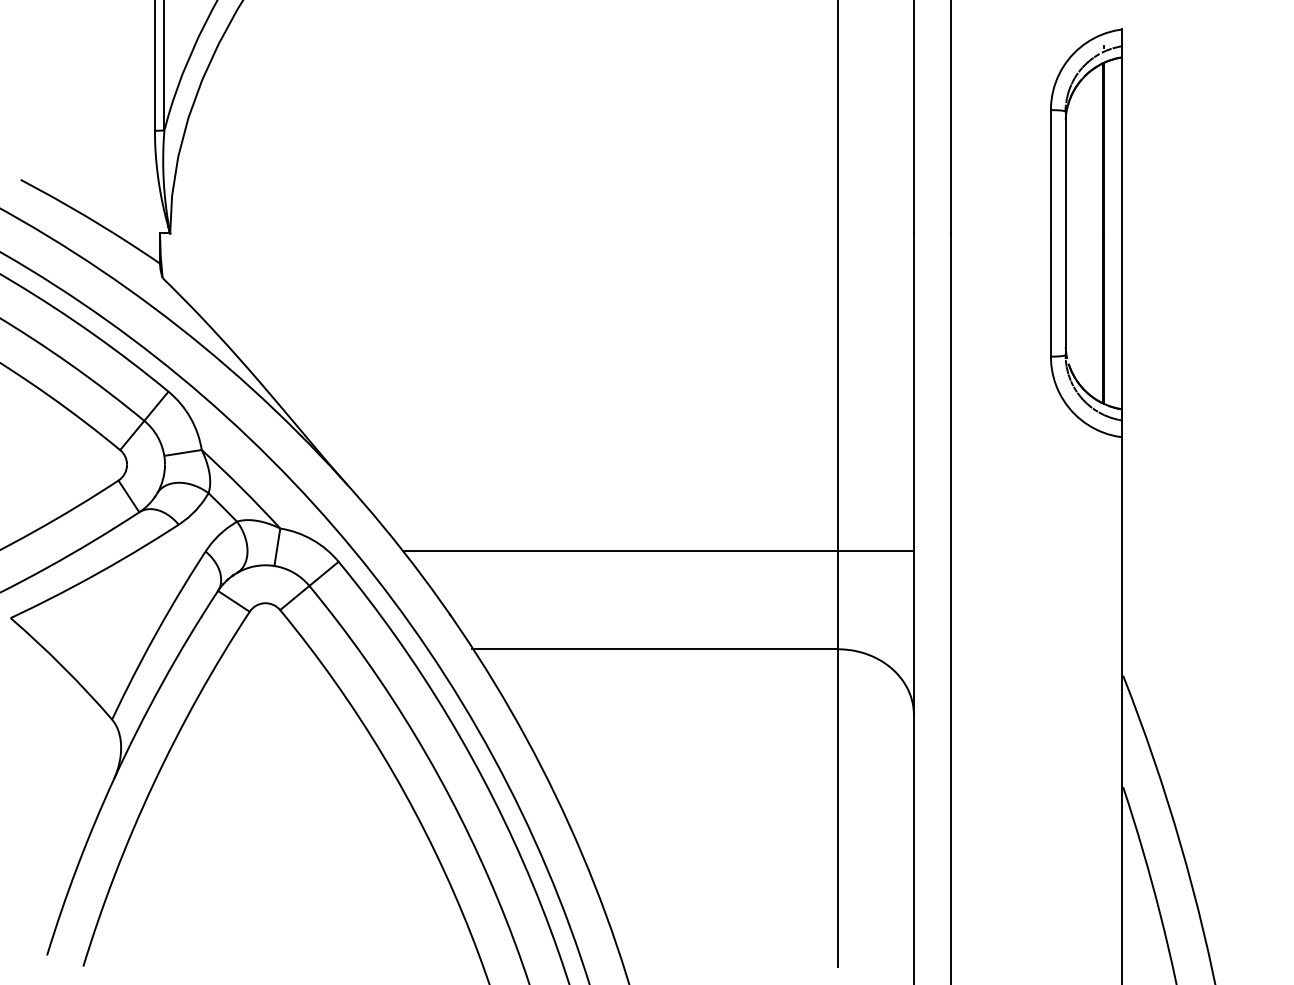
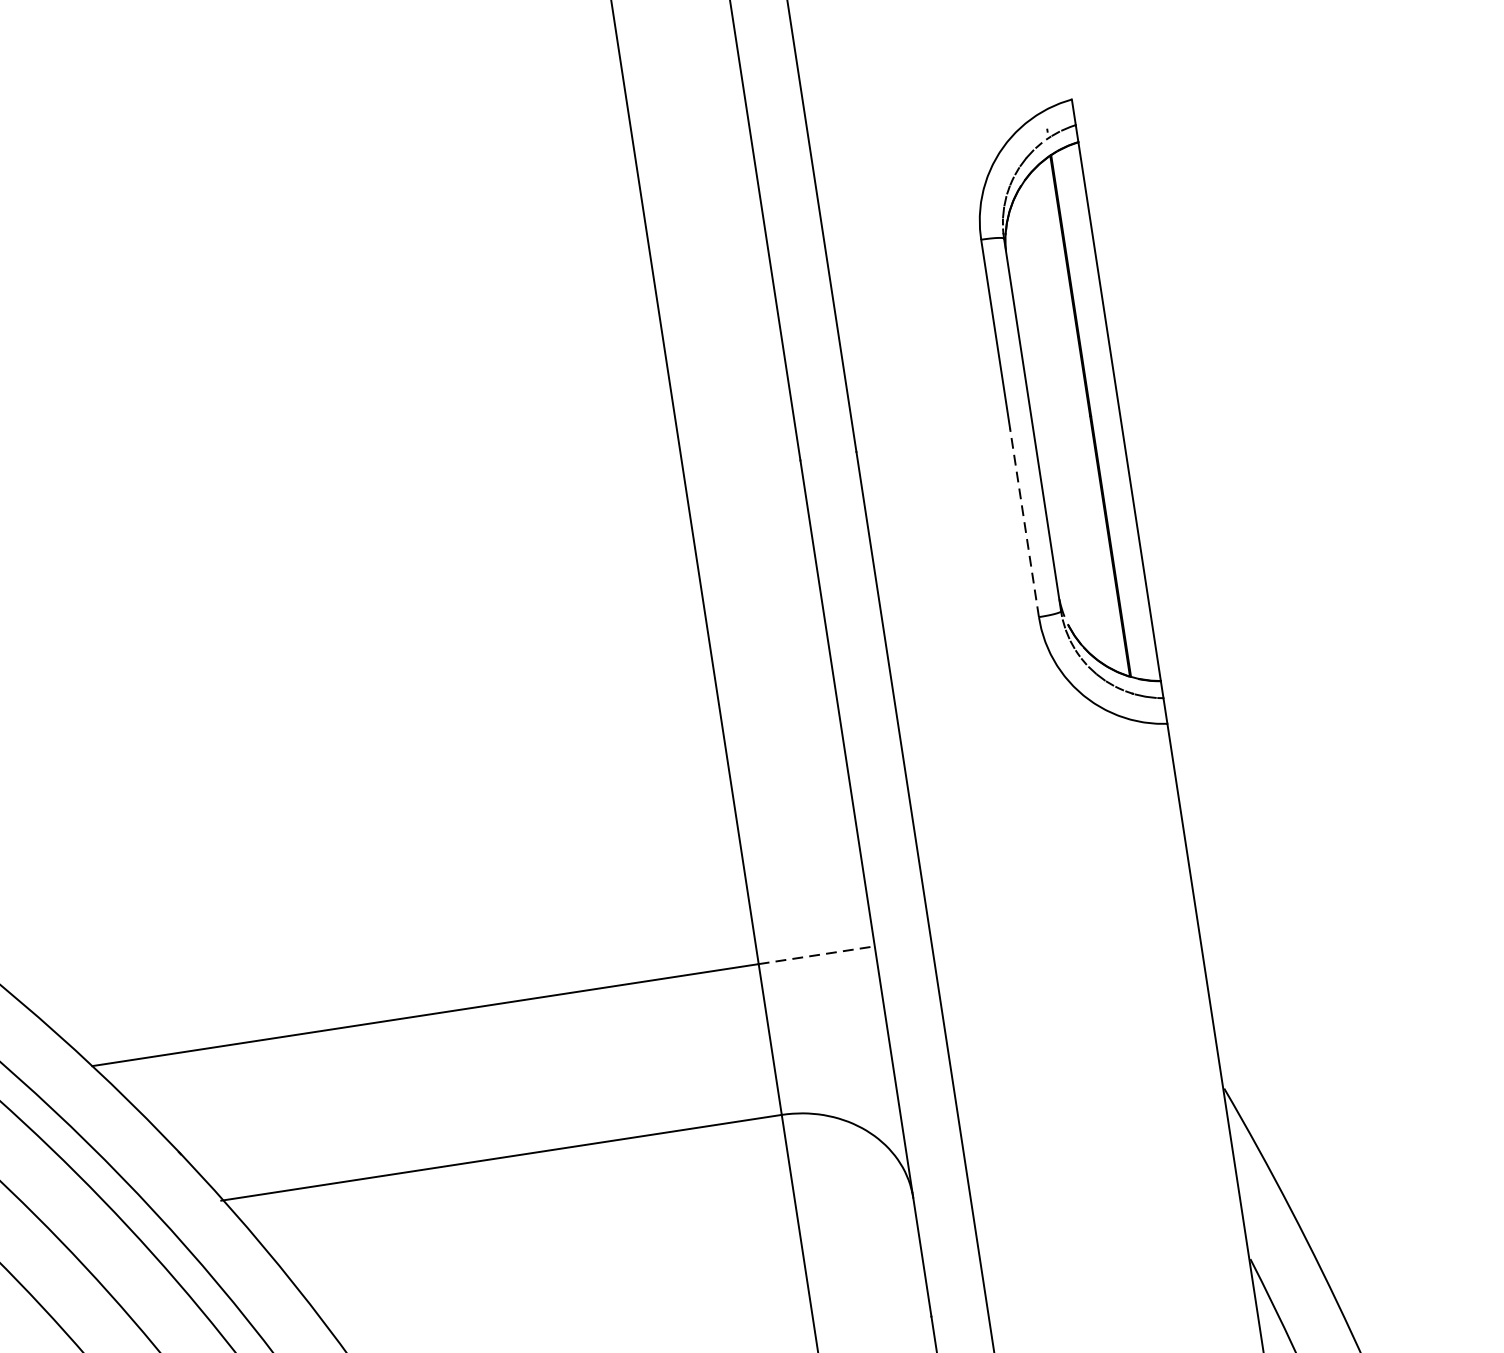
line: (1050, 295) -> (1024, 523), solid -> dashed
line: (876, 550) -> (817, 954), solid -> dashed

